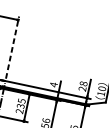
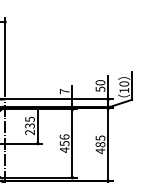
line: (12, 47) -> (5, 56), dashed -> solid
text: (53, 84) -> (64, 91), 4 -> 7
text: (83, 85) -> (100, 85), 28 -> 50

